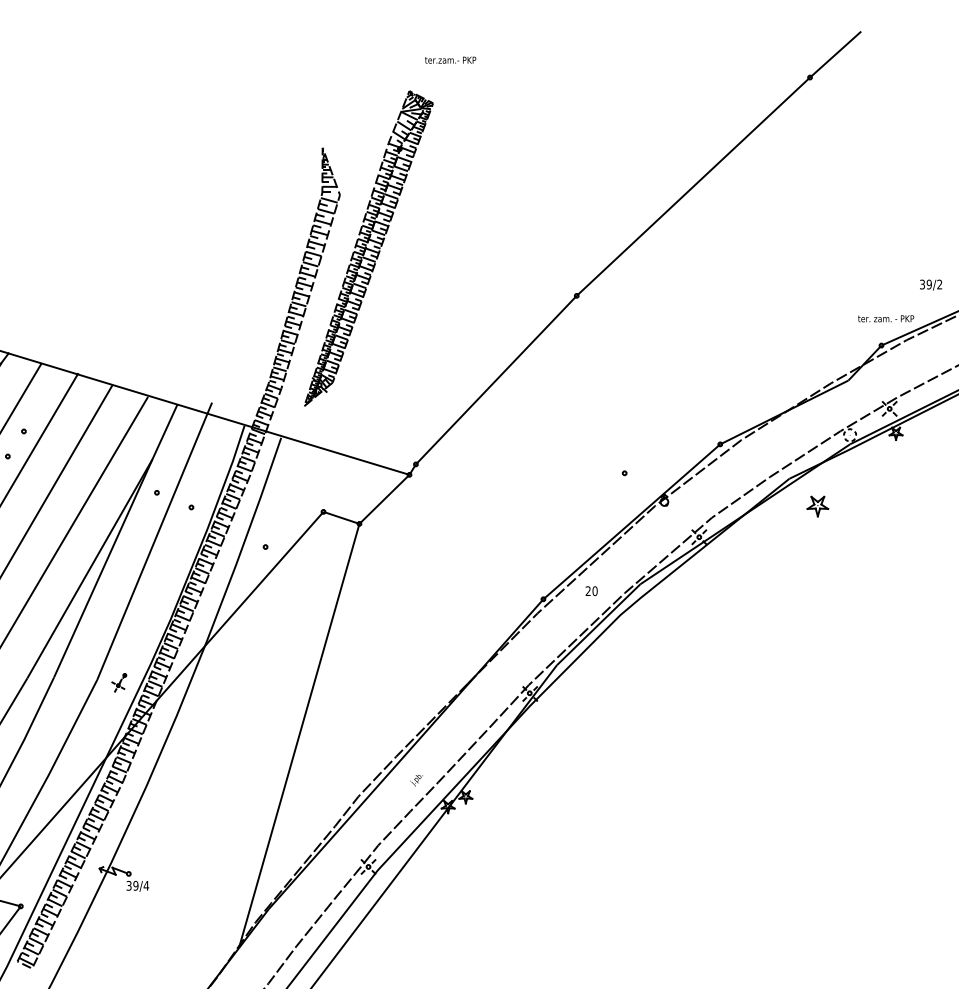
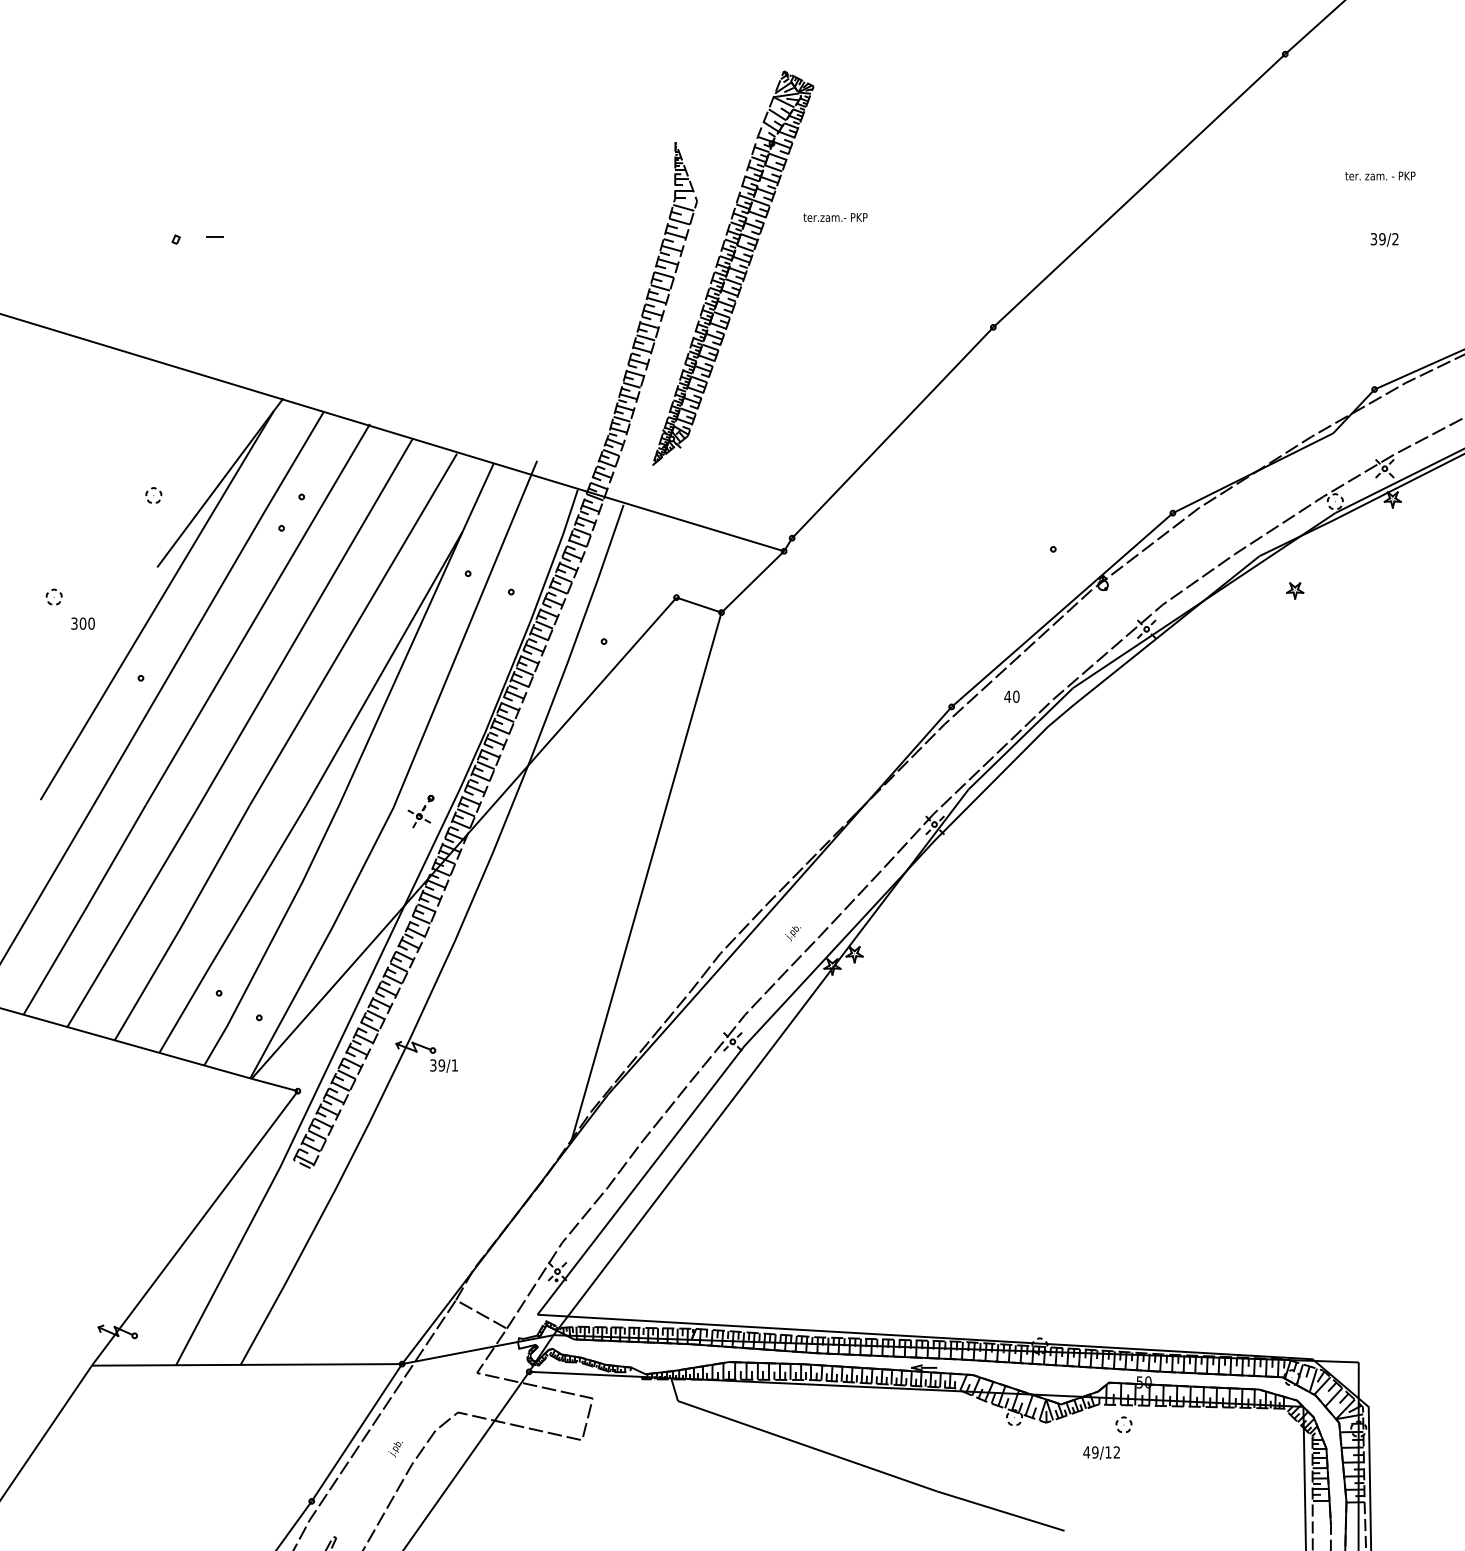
text: (450, 60) -> (835, 217), moved
text: (930, 284) -> (1384, 239), moved
text: (886, 318) -> (1380, 175), moved
part: (818, 506) -> (1295, 590), size x0.62
text: (588, 590) -> (1007, 696), 20 -> 40
part: (118, 682) -> (420, 811), size x1.43
text: (146, 885) -> (454, 1065), 39/4 -> 39/1

